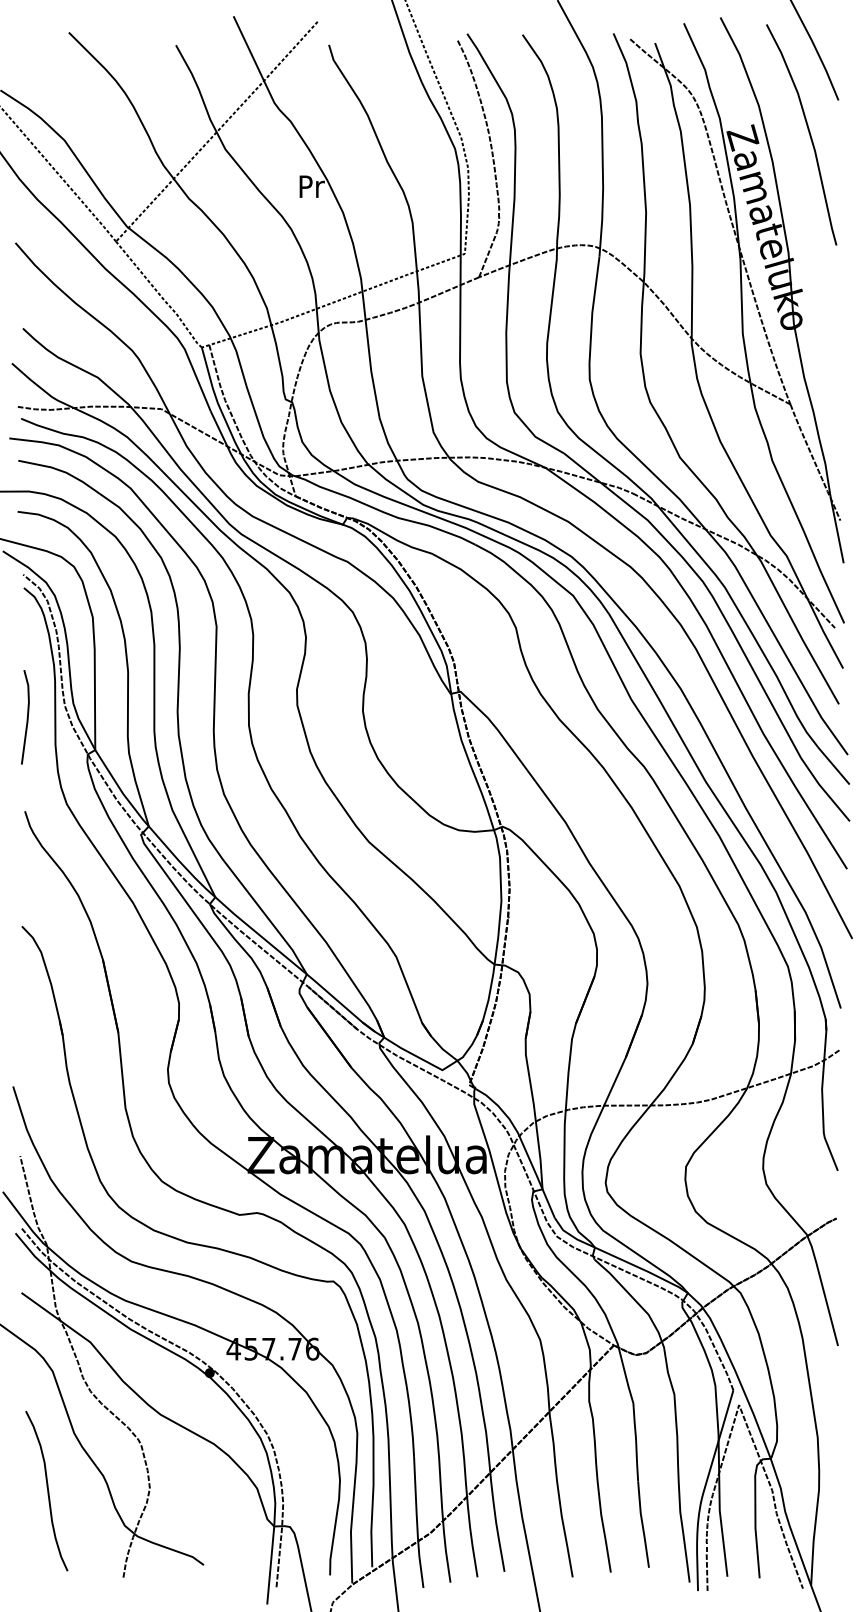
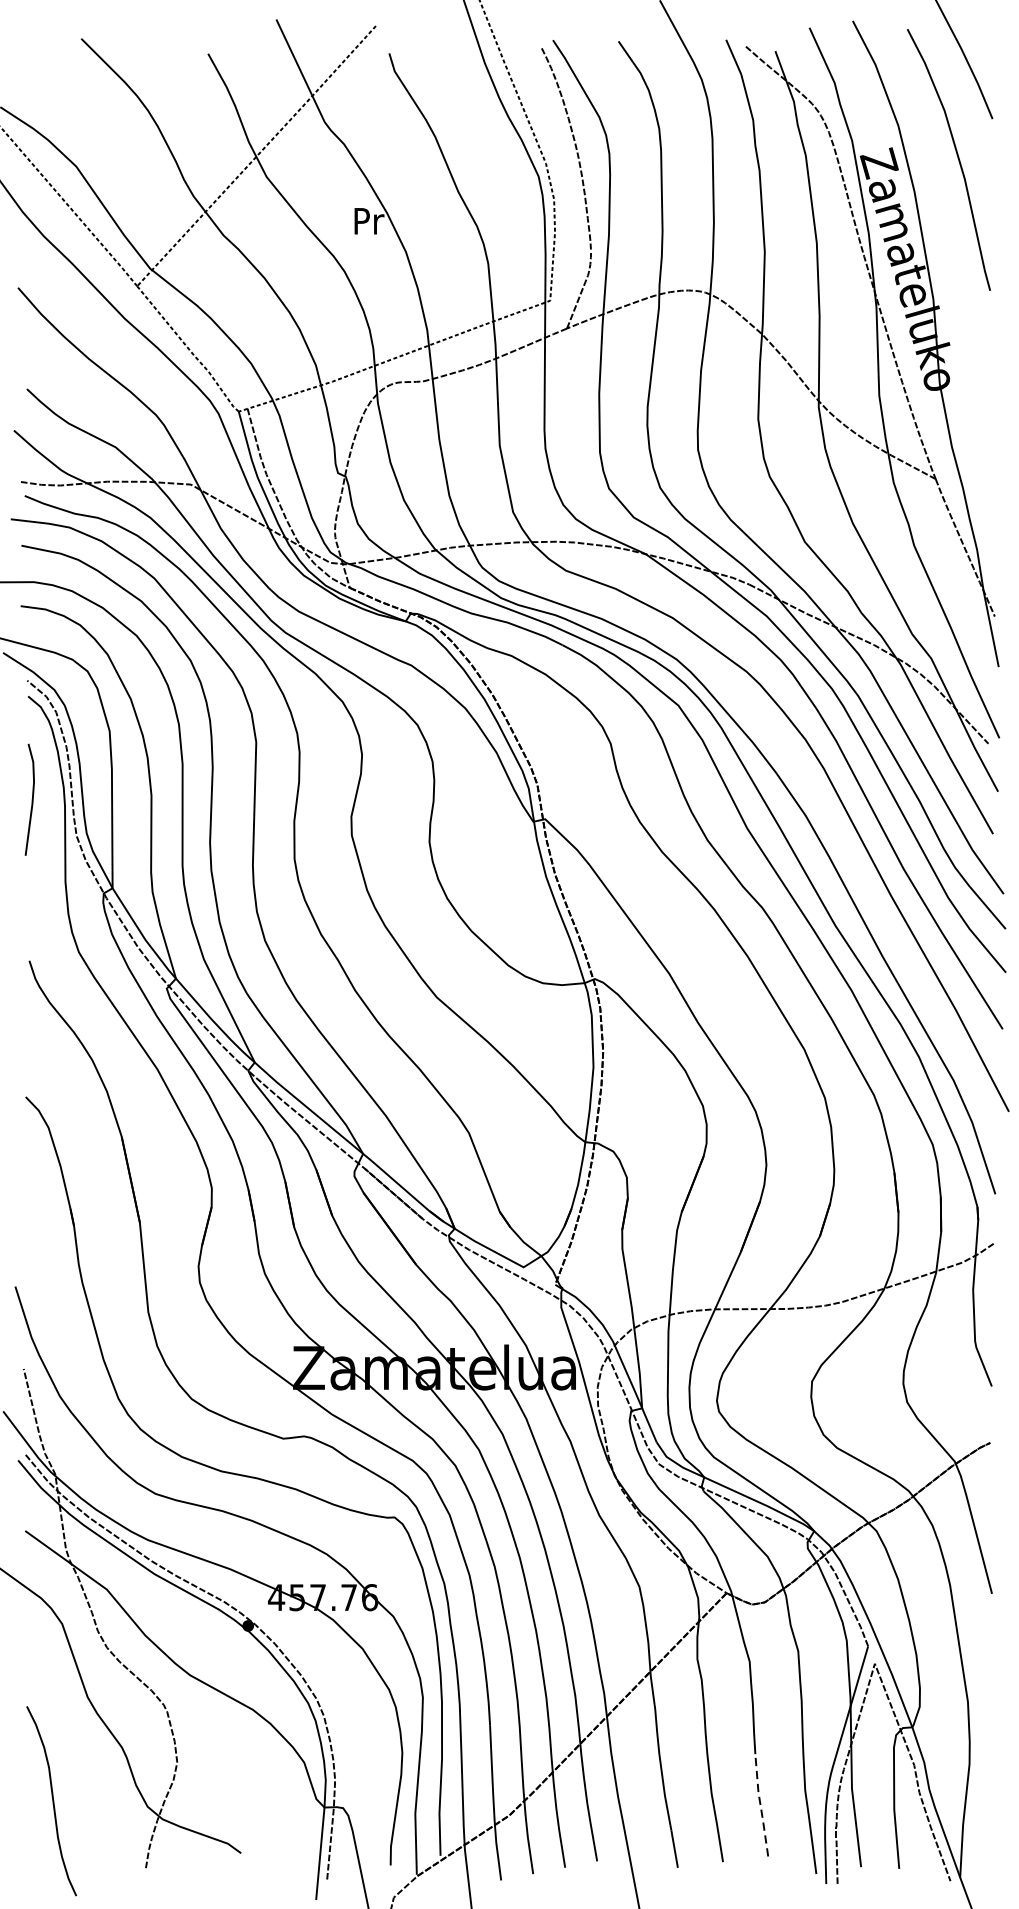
line: (26, 717) -> (31, 799), moved
curve: (47, 1490) -> (52, 1800), moved
line: (642, 1523) -> (760, 1804), solid -> dashed

